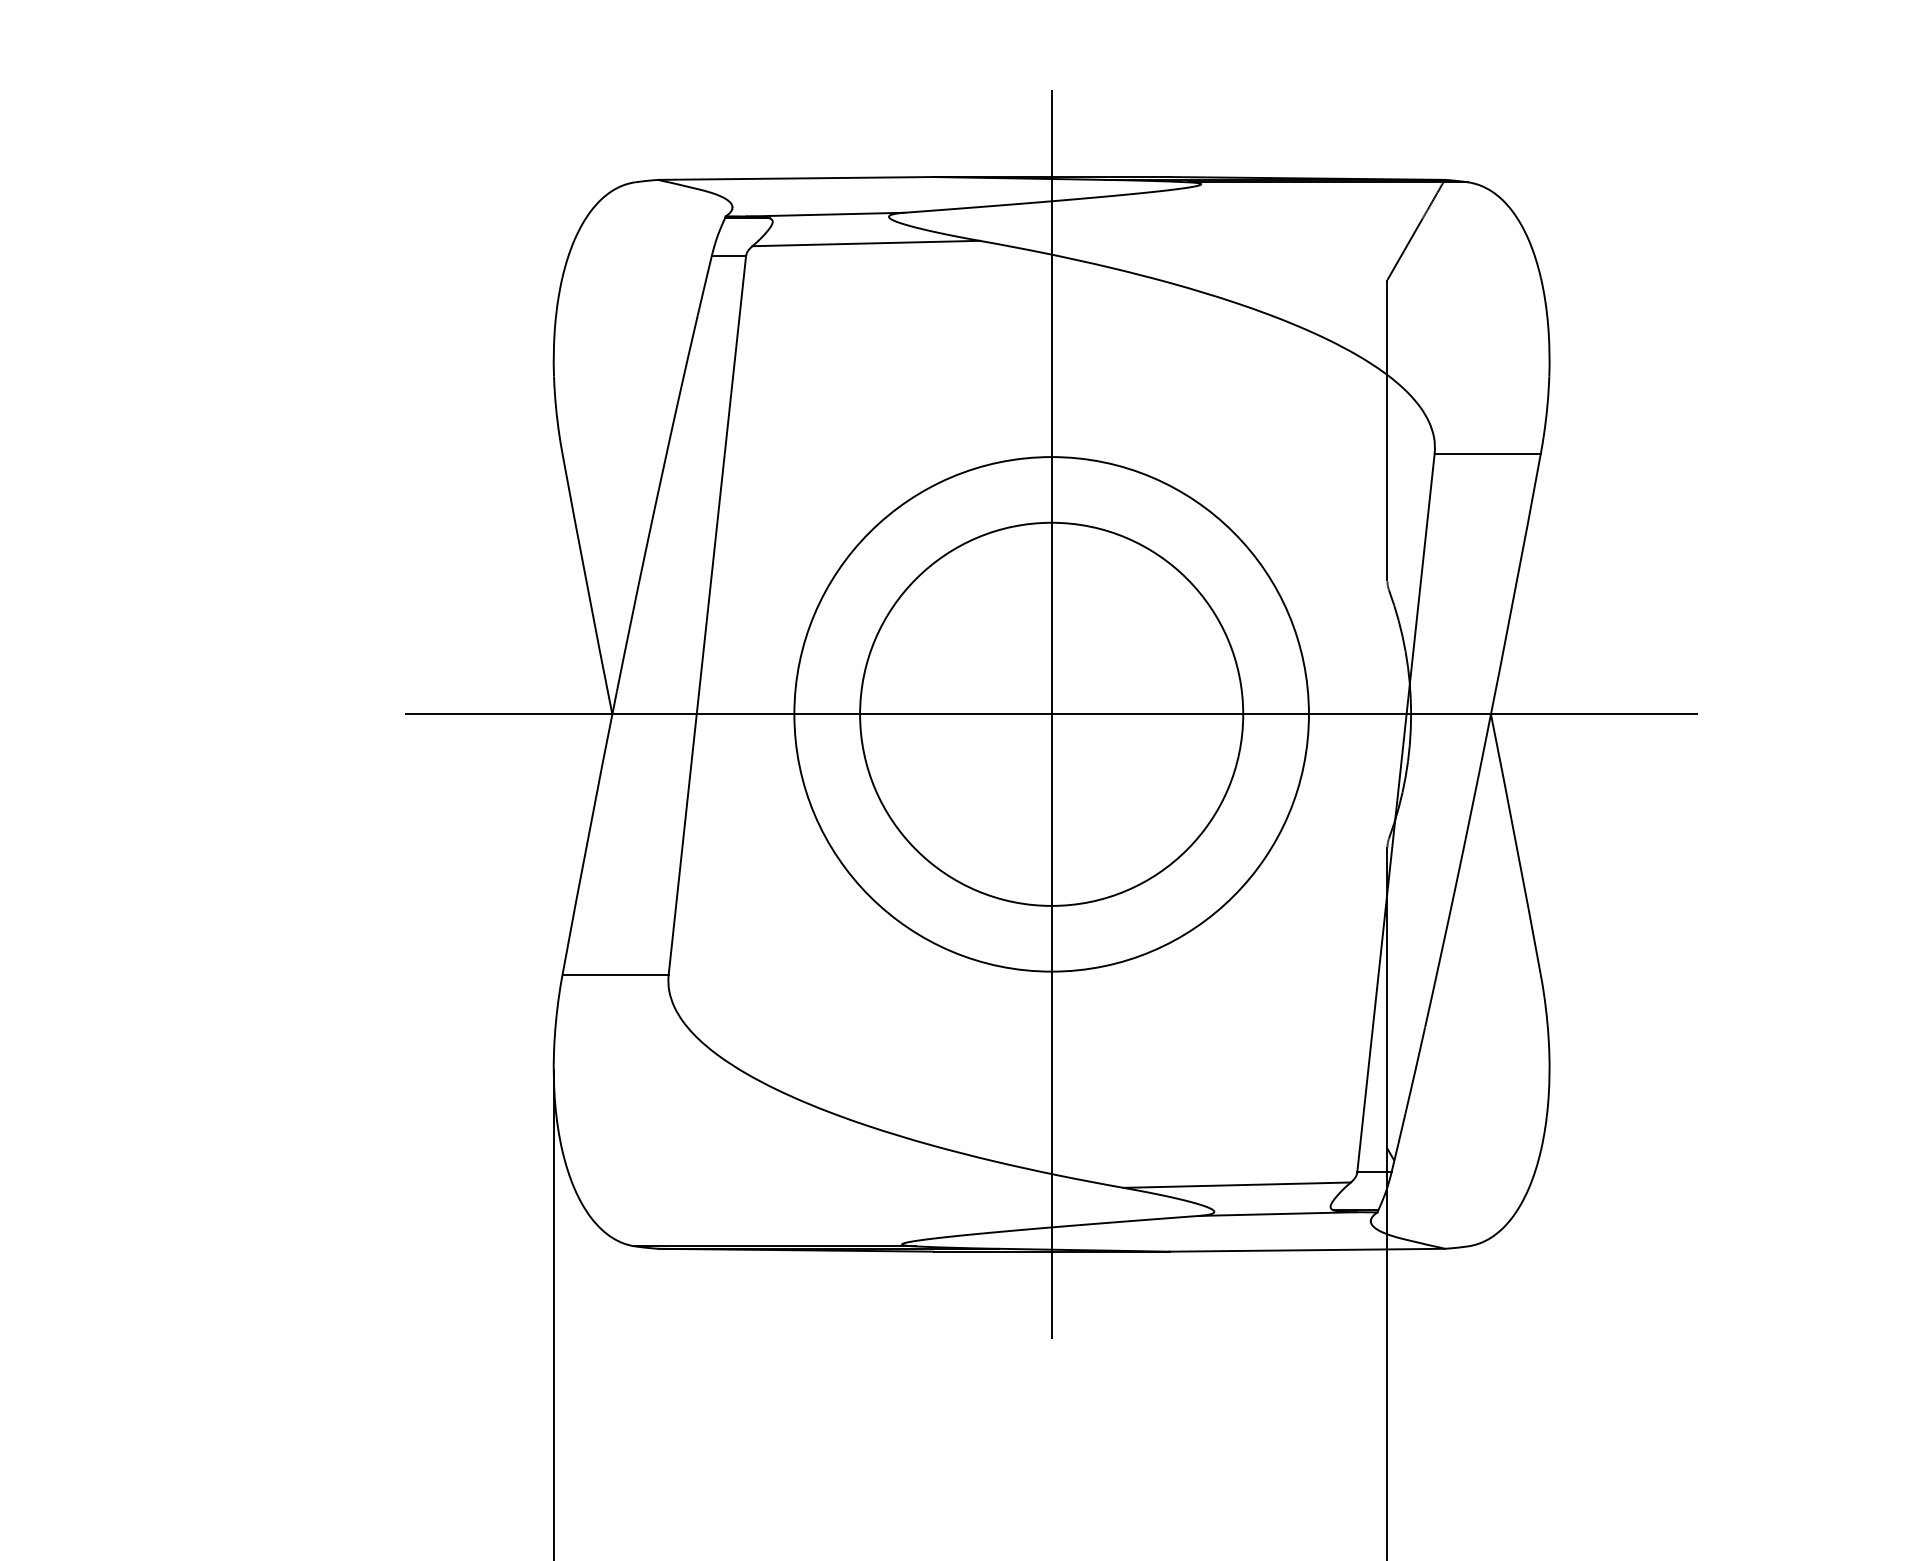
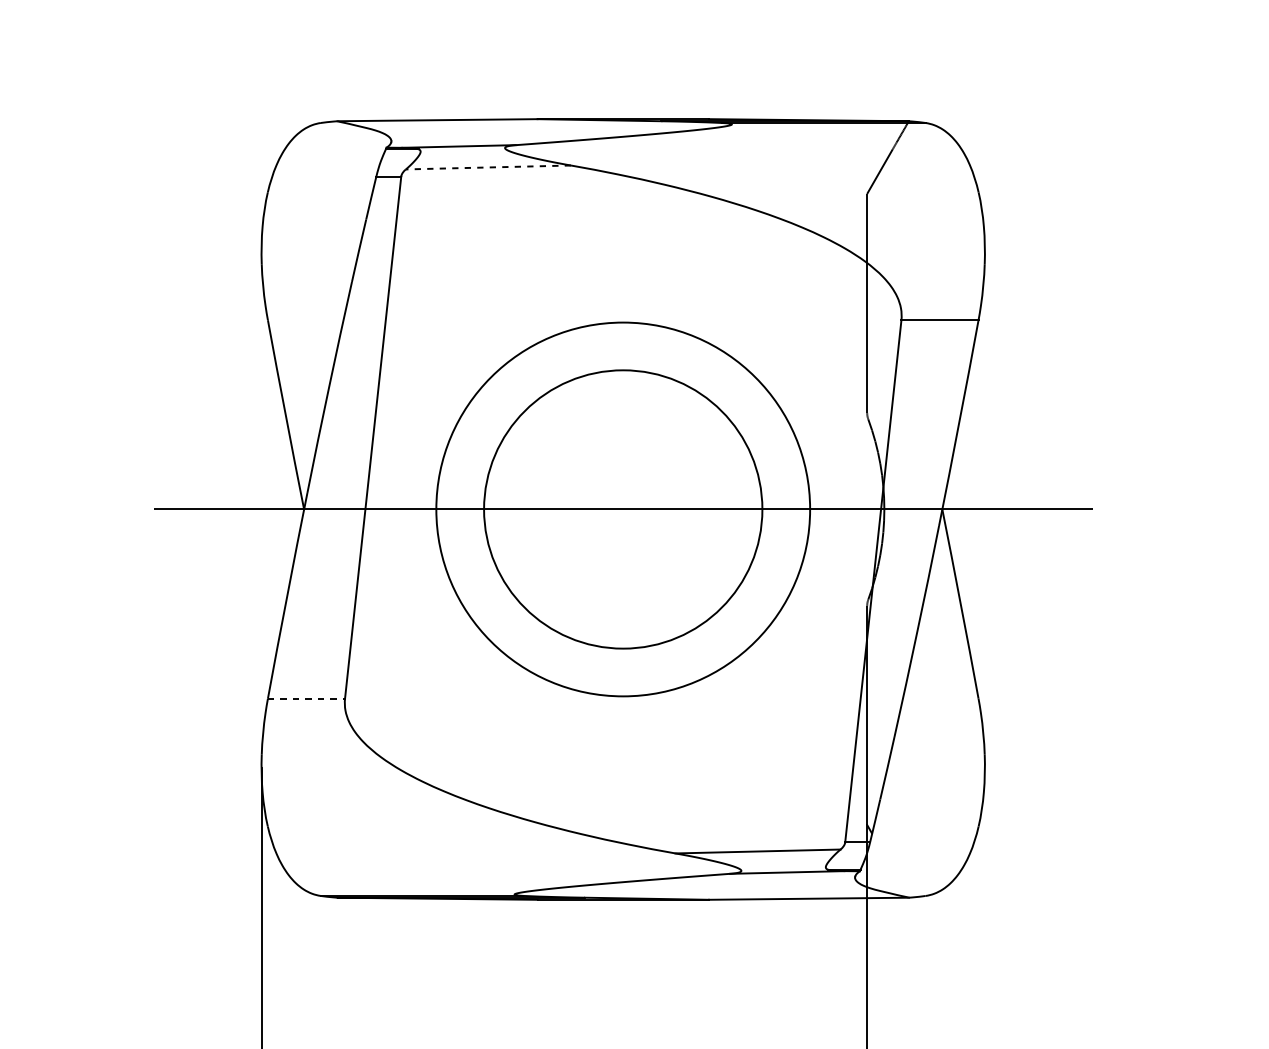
line: (866, 243) -> (488, 167), solid -> dashed
line: (1051, 714) -> (623, 509), removed
line: (616, 974) -> (307, 698), solid -> dashed

